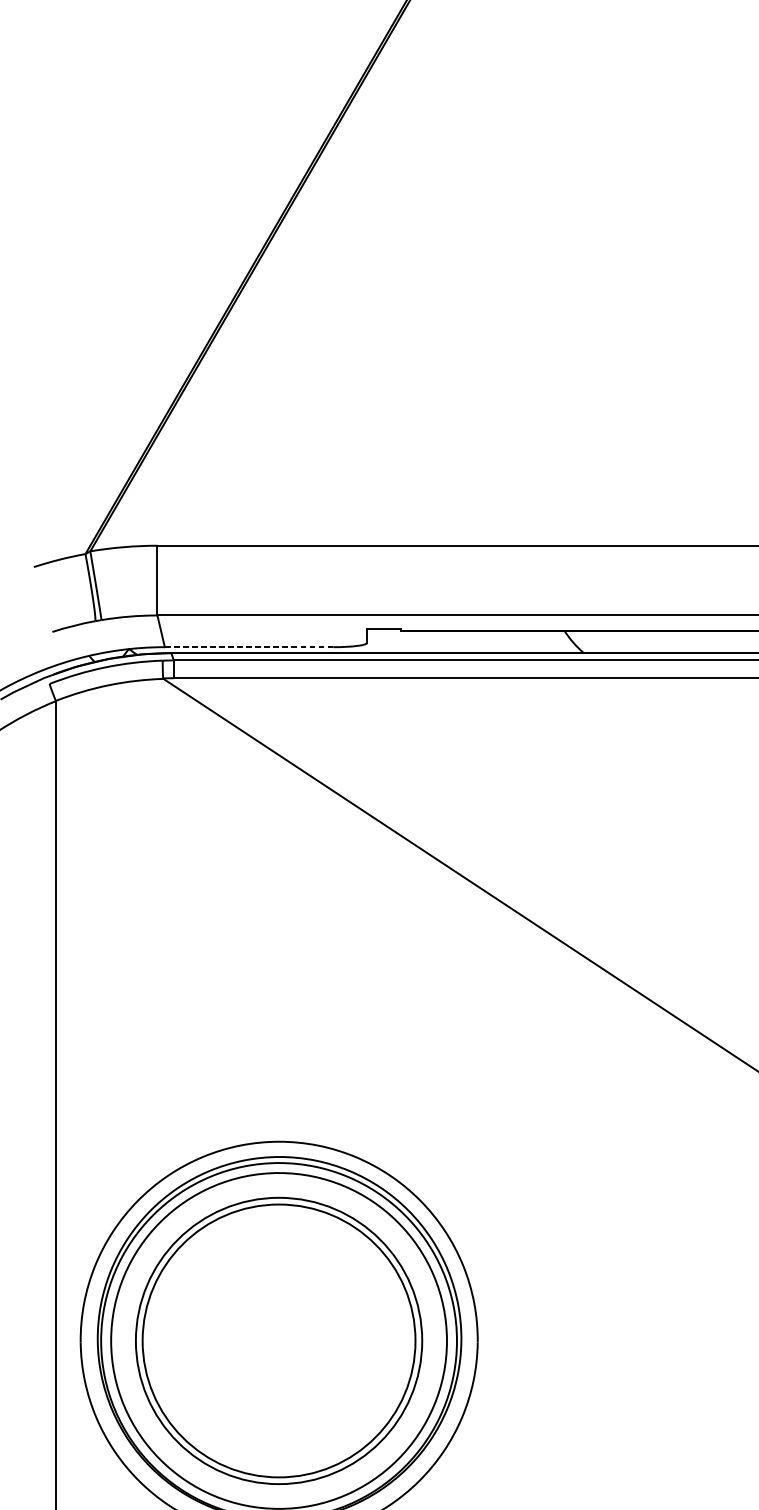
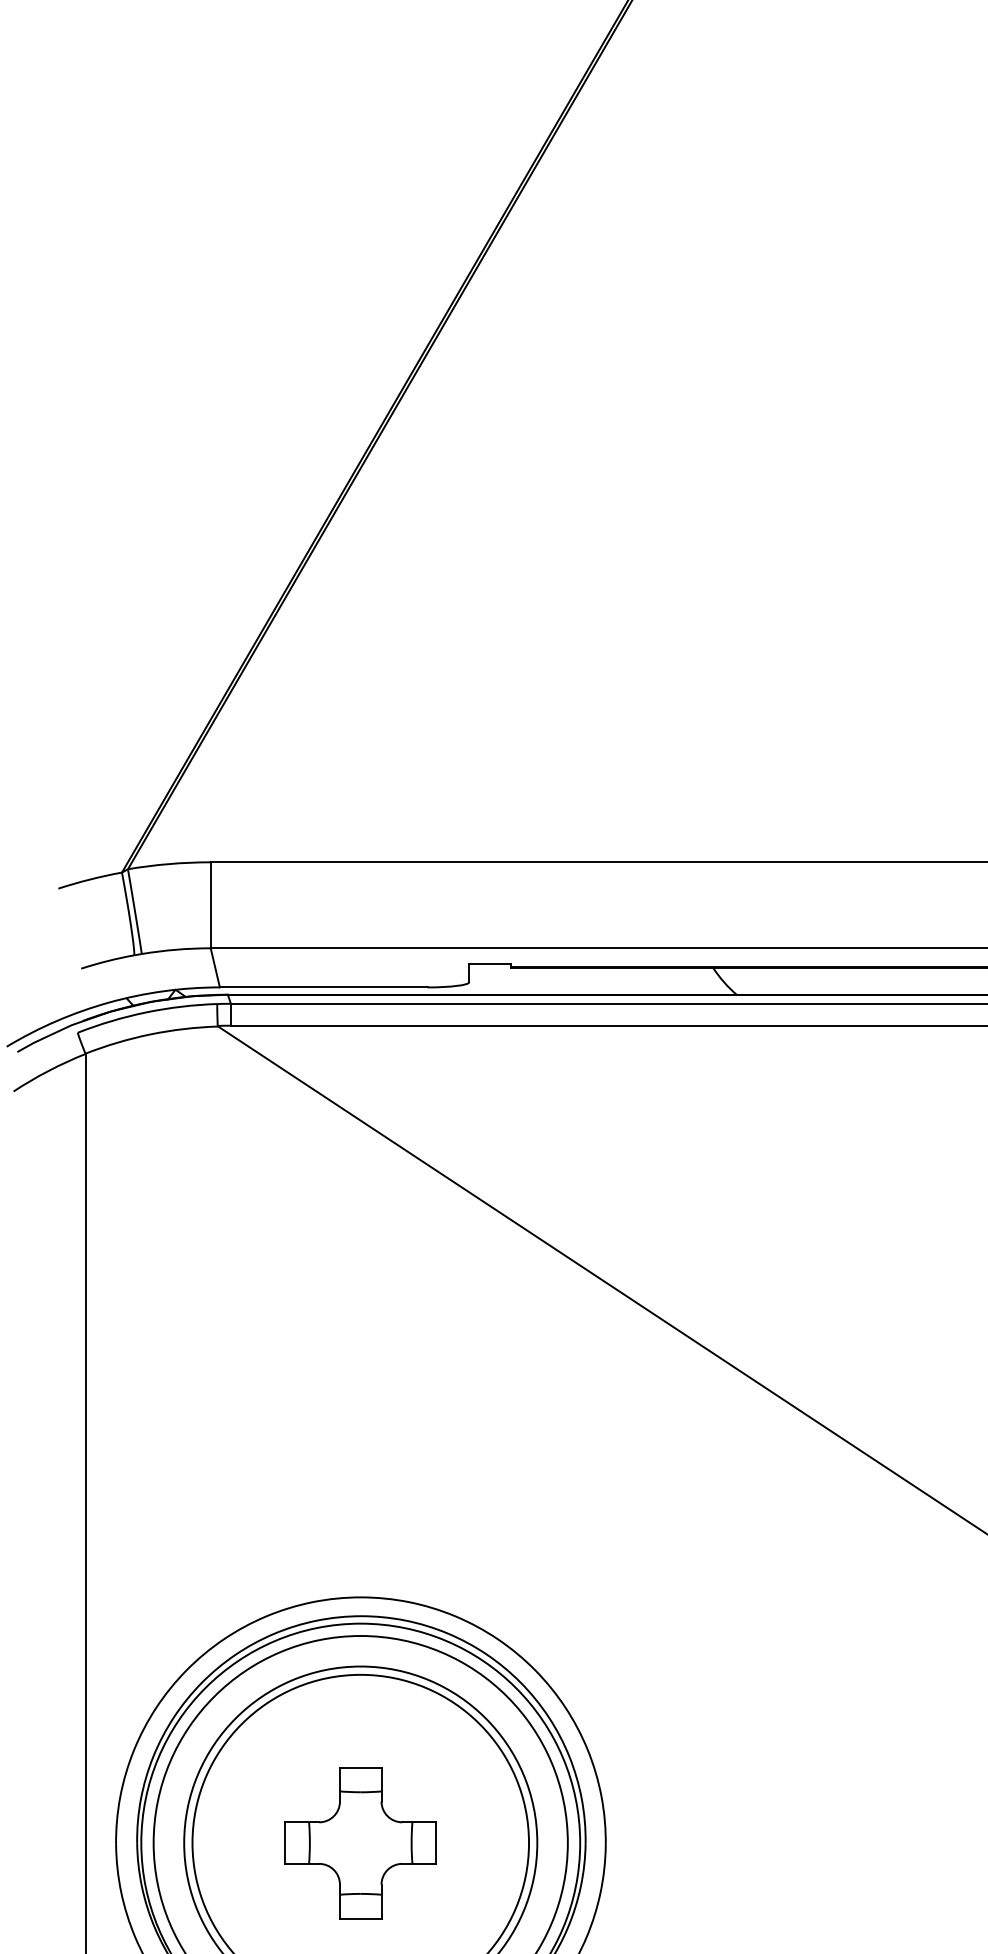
line: (248, 647) -> (323, 987), dashed -> solid
part: (278, 1341) -> (360, 1843), added

